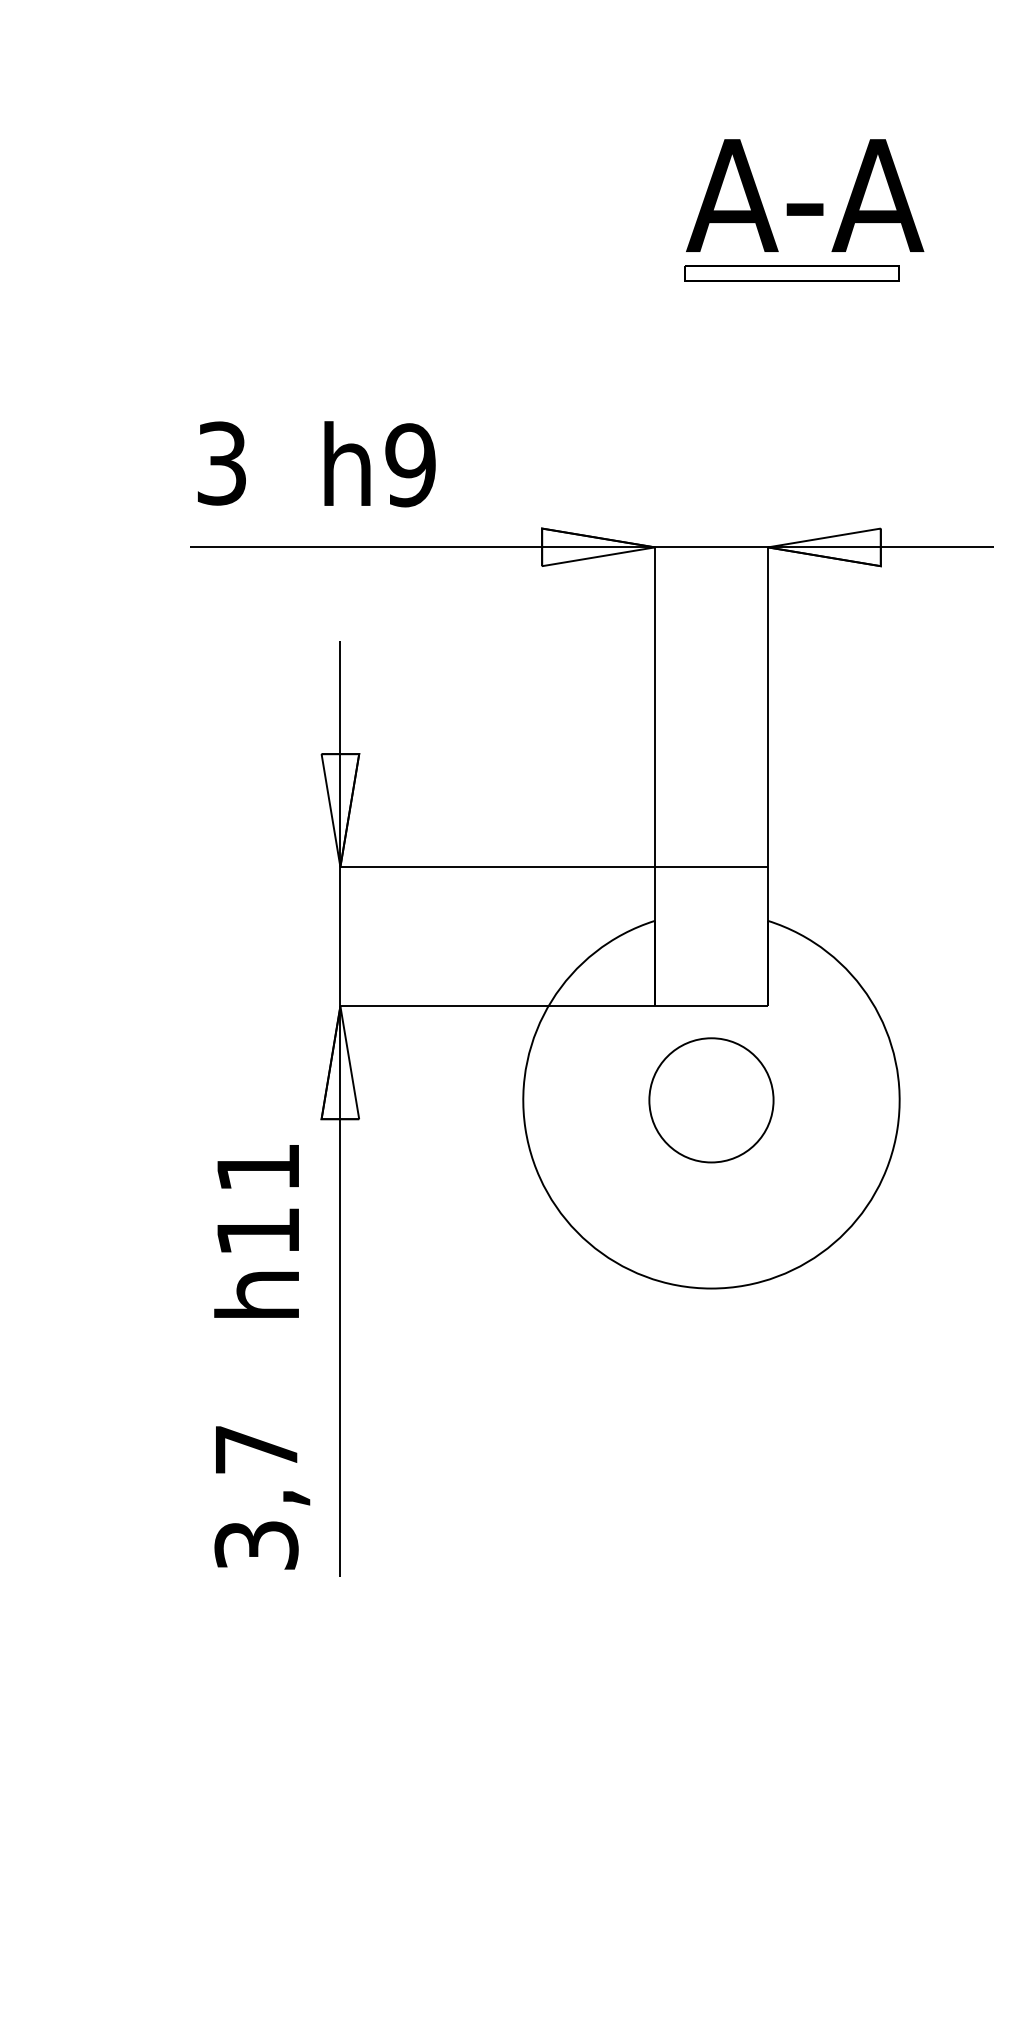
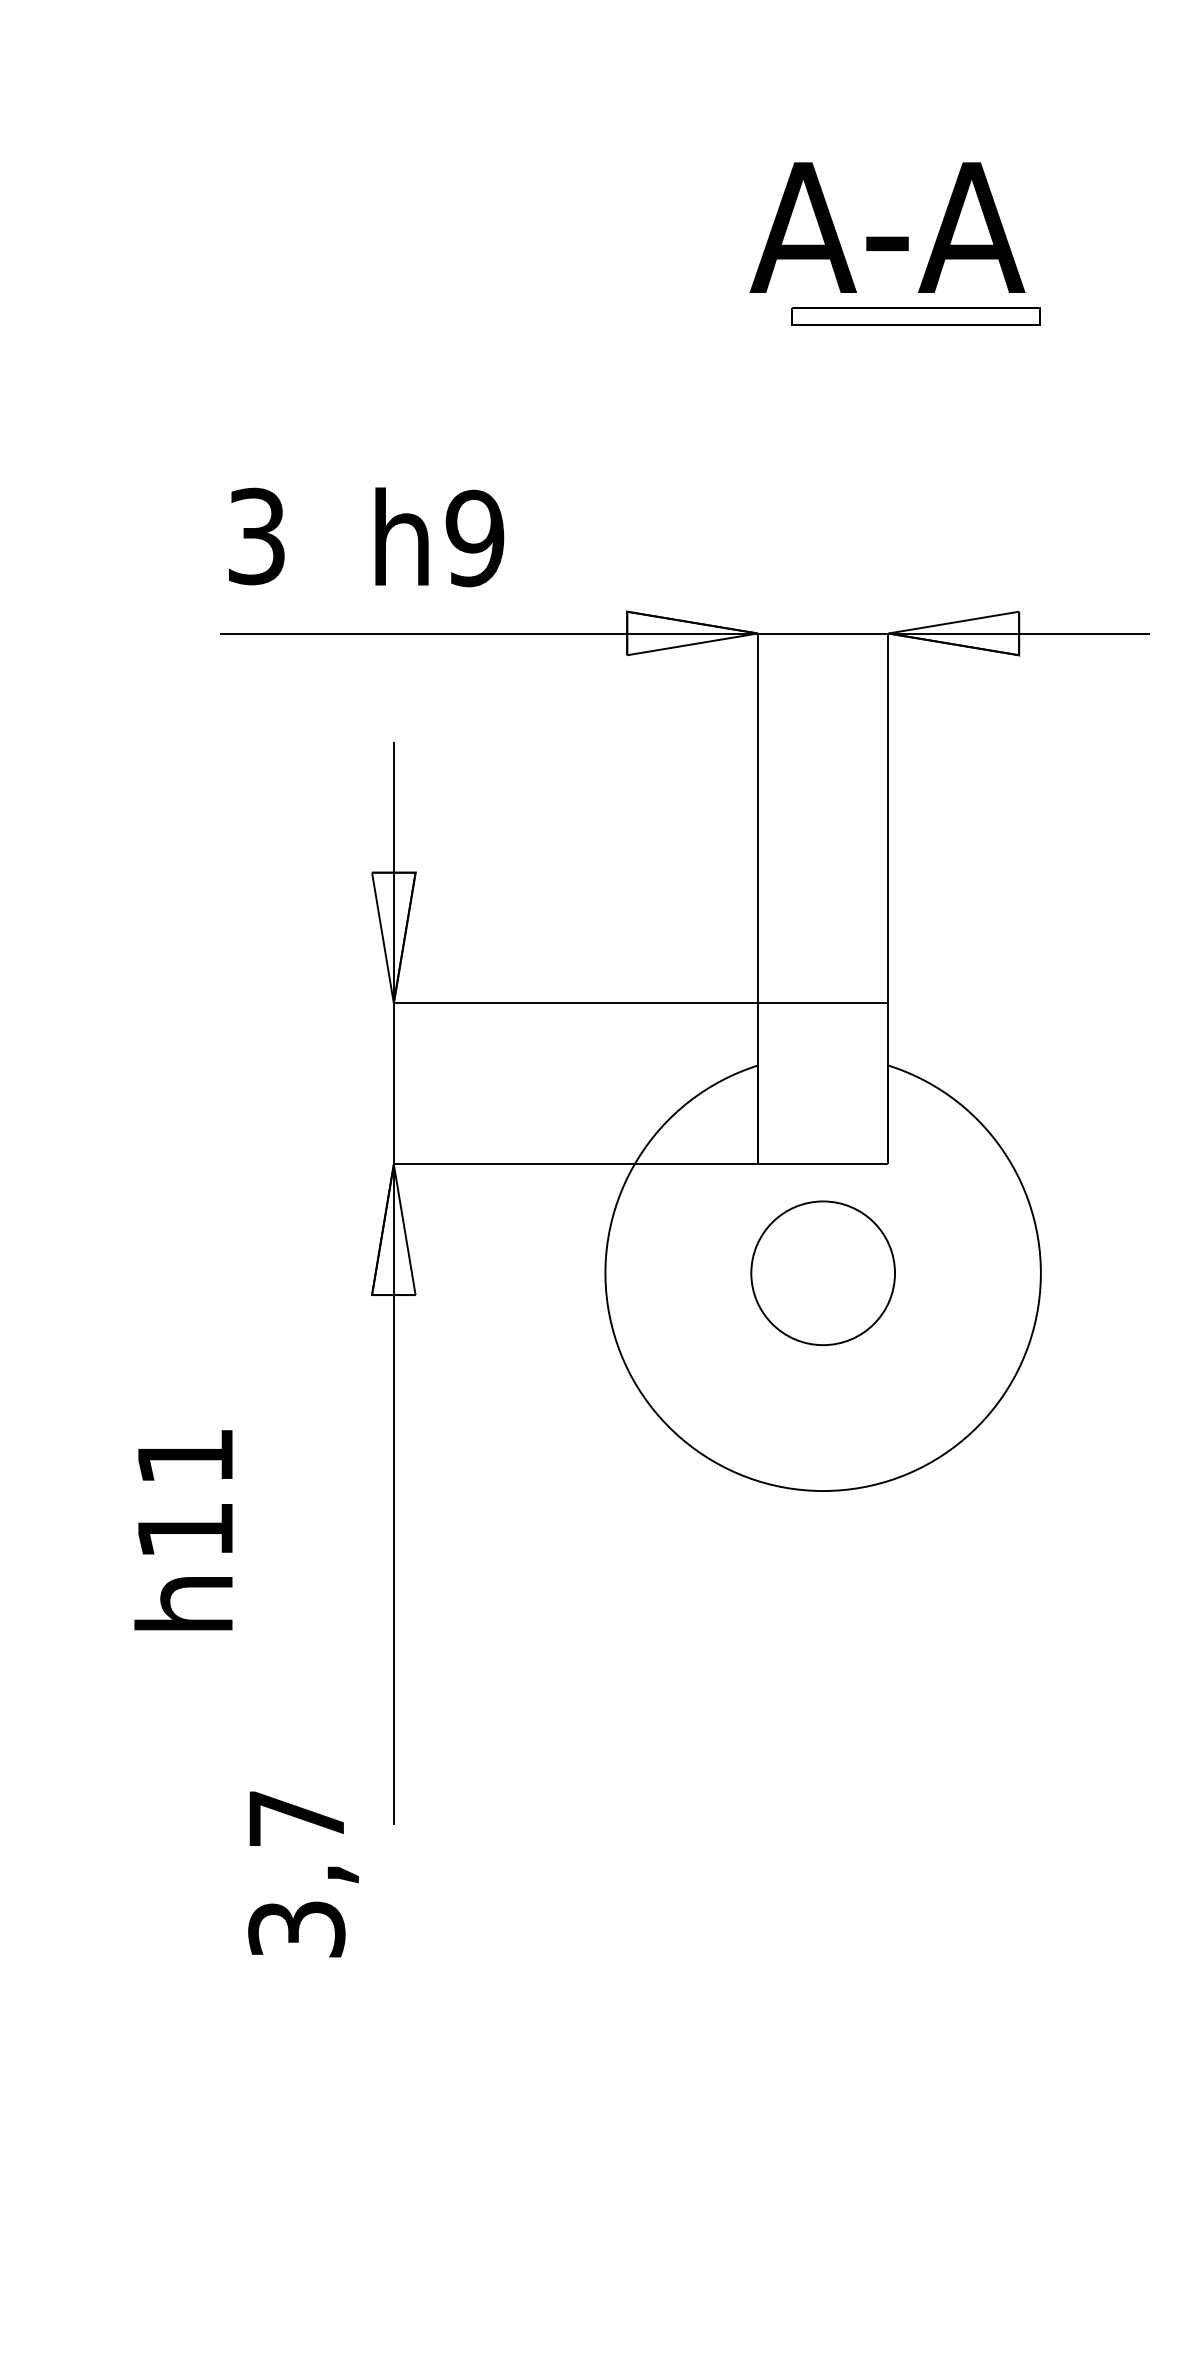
text: (805, 195) -> (887, 227), moved
text: (256, 1231) -> (183, 1530), moved
text: (262, 1497) -> (303, 1873), moved

